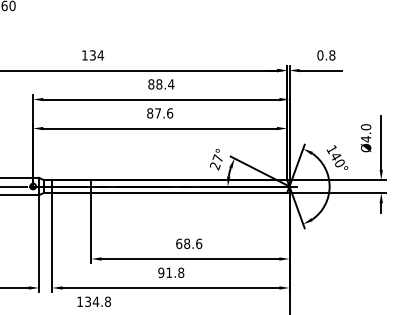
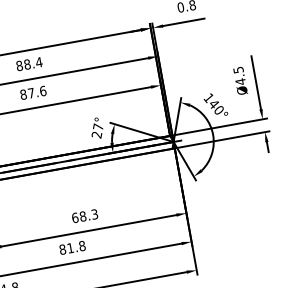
text: (366, 127) -> (238, 70), Ø4.0 -> Ø4.5
text: (199, 243) -> (95, 213), 68.6 -> 68.3
text: (161, 272) -> (62, 249), 91.8 -> 81.8

